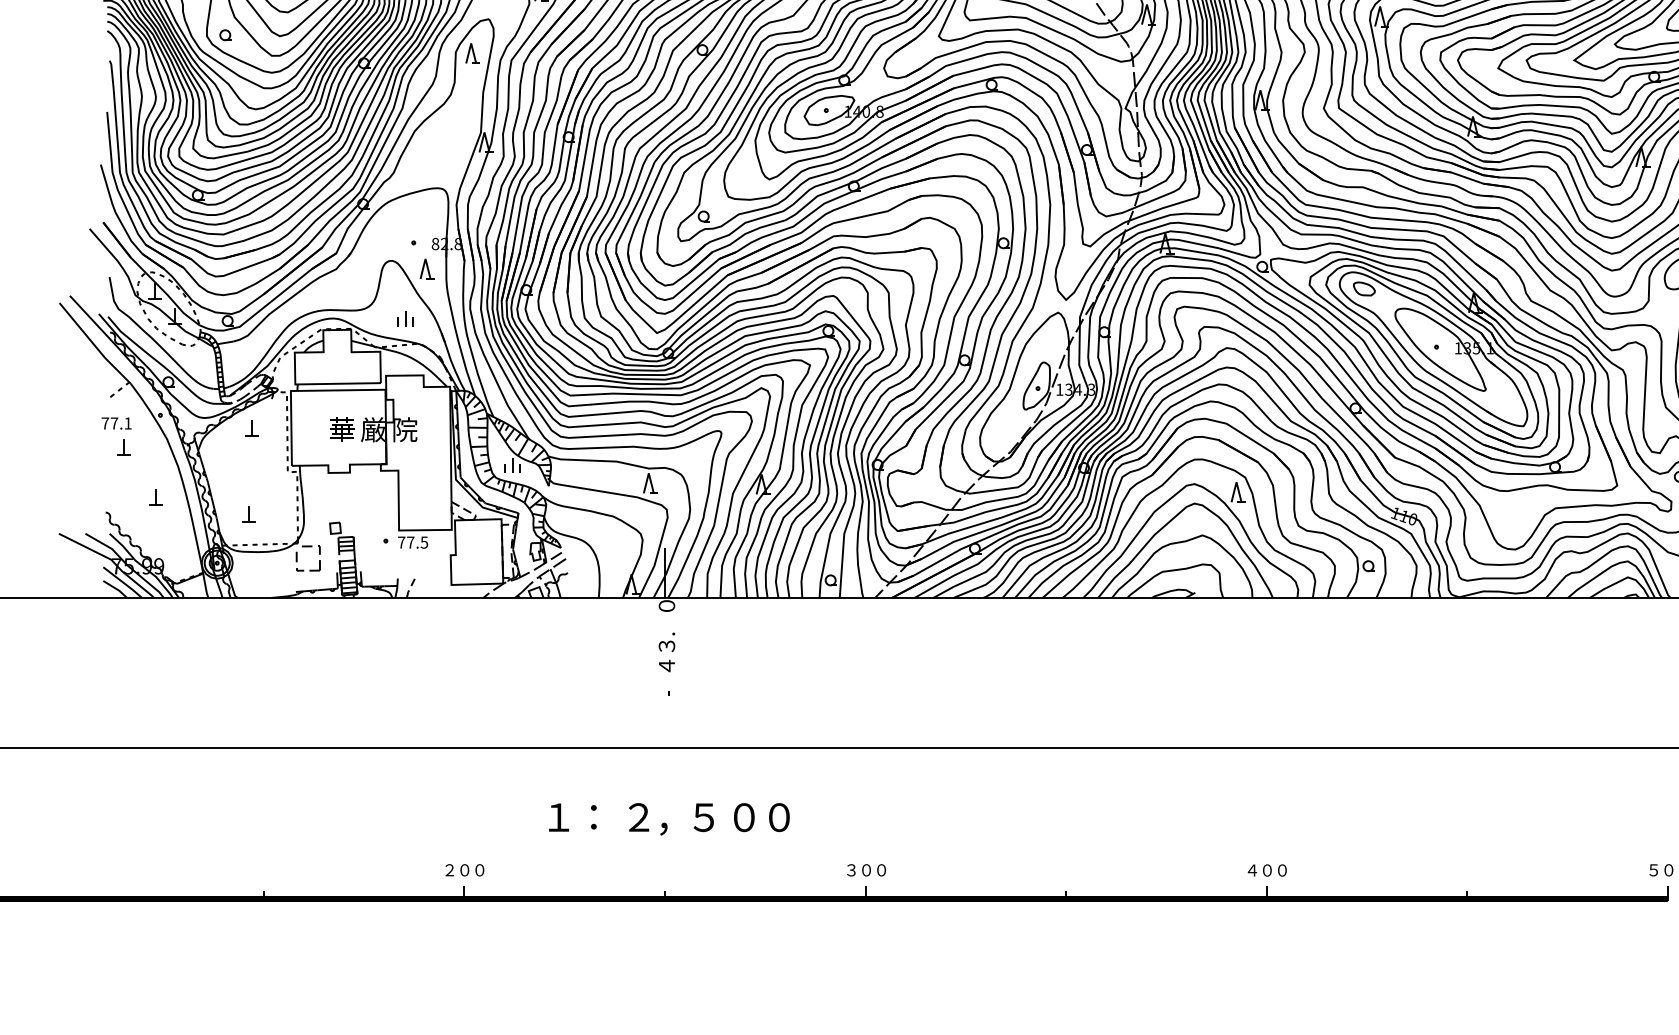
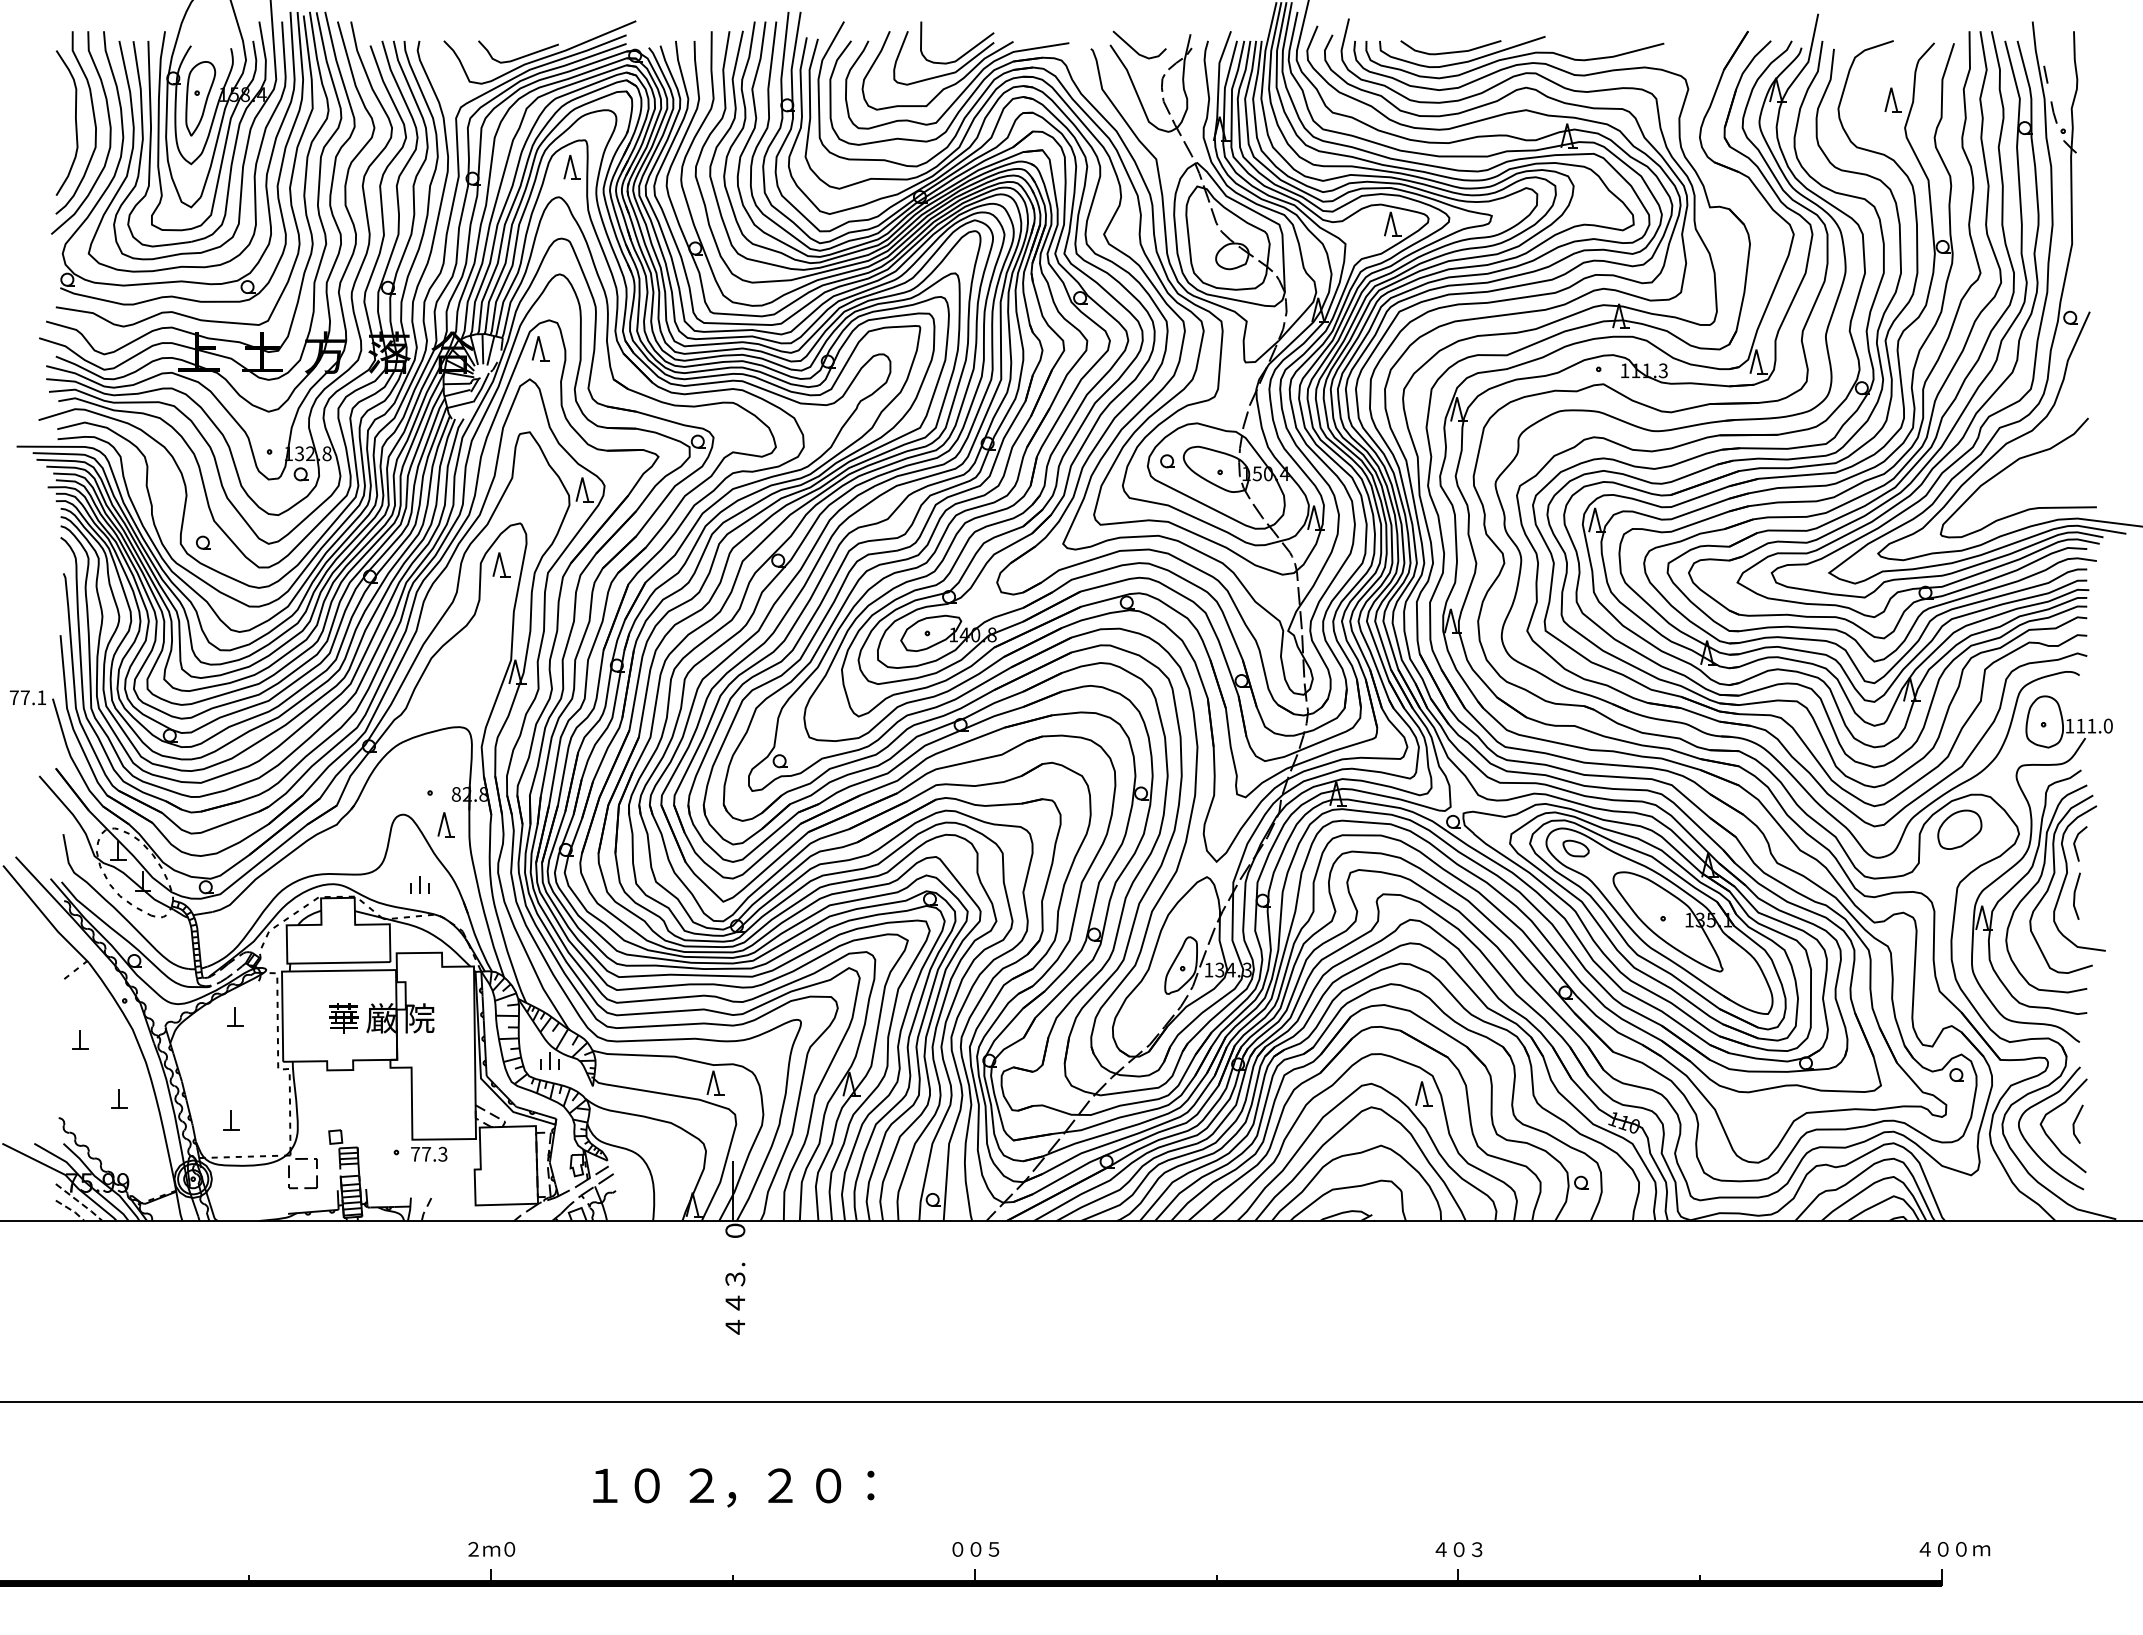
text: (116, 423) -> (27, 697), moved
text: (424, 541) -> (442, 1153), 77.5 -> 77.3
line: (123, 582) -> (80, 1202), solid -> dashed
line: (116, 589) -> (71, 1210), solid -> dashed
text: (666, 687) -> (734, 1329), - -> ４
text: (593, 817) -> (646, 1485), ： -> ０
text: (703, 817) -> (779, 1485), ５ -> ２
text: (779, 817) -> (870, 1485), ０ -> ：
text: (464, 870) -> (491, 1549), ０ -> ｍ
text: (851, 870) -> (957, 1549), ３ -> ０
text: (881, 870) -> (993, 1549), ０ -> ５
text: (1282, 870) -> (1477, 1549), ０ -> ３
text: (1653, 870) -> (1924, 1549), ５ -> ４

